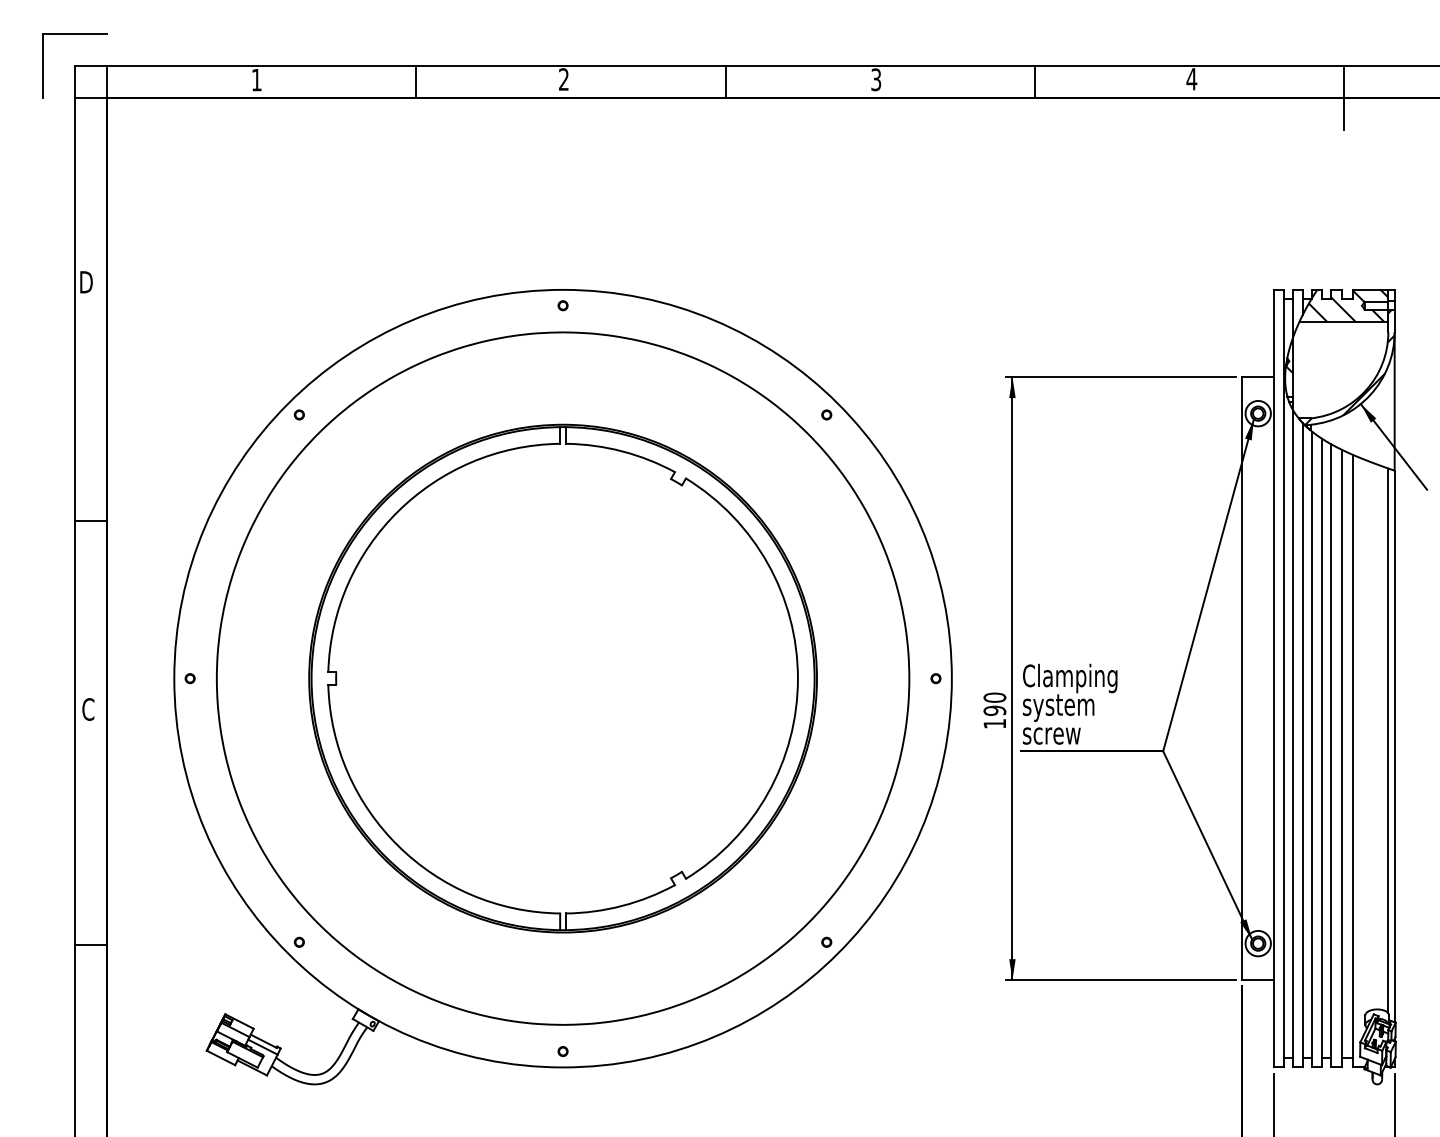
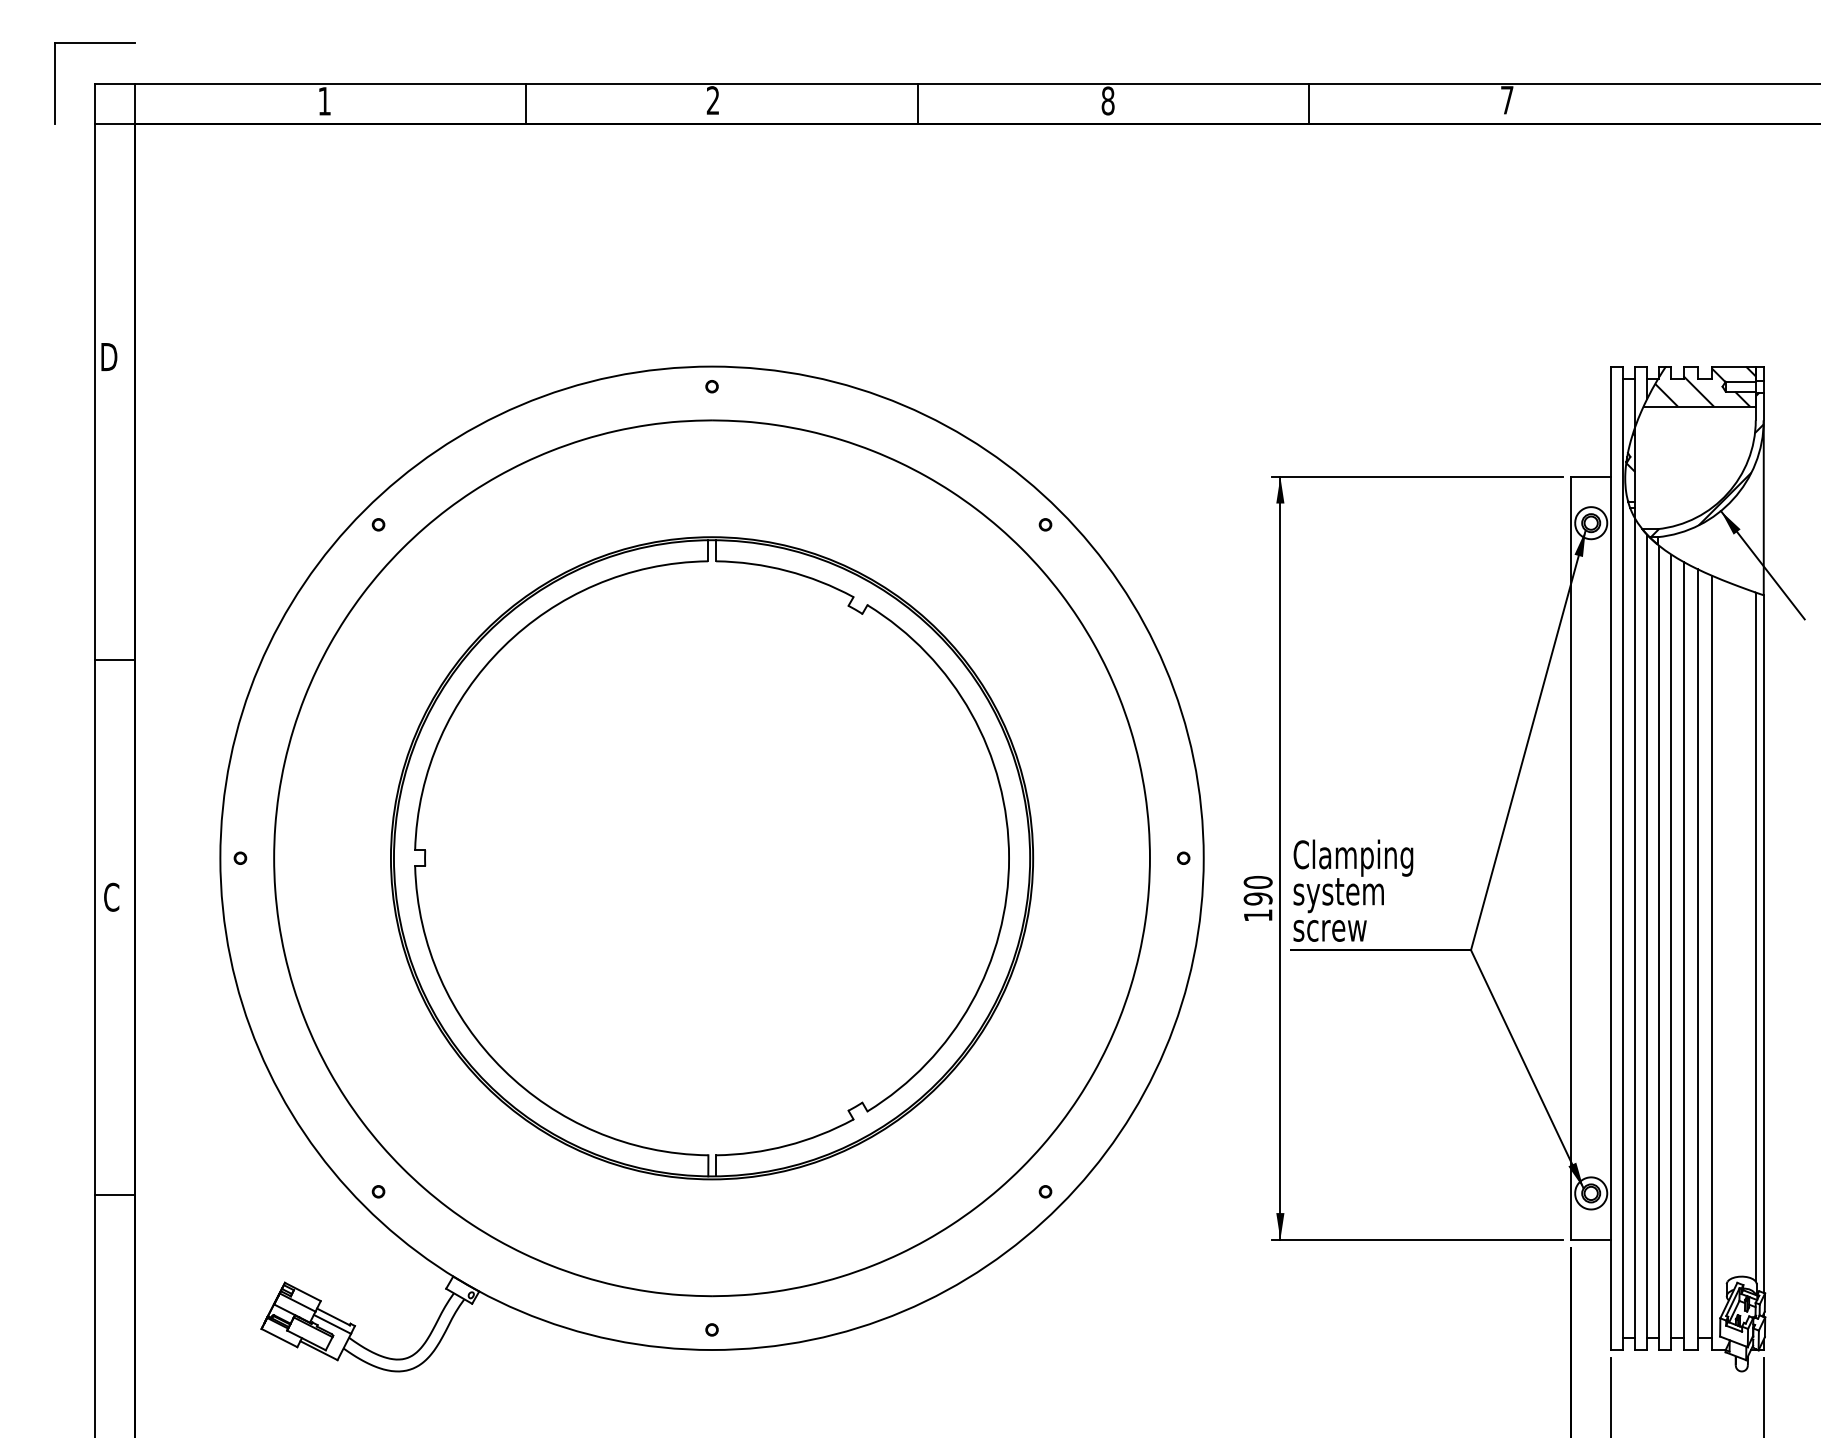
text: (876, 79) -> (1108, 100), 3 -> 8
text: (1191, 79) -> (1506, 100), 4 -> 7
line: (1344, 97) -> (1700, 123), removed

